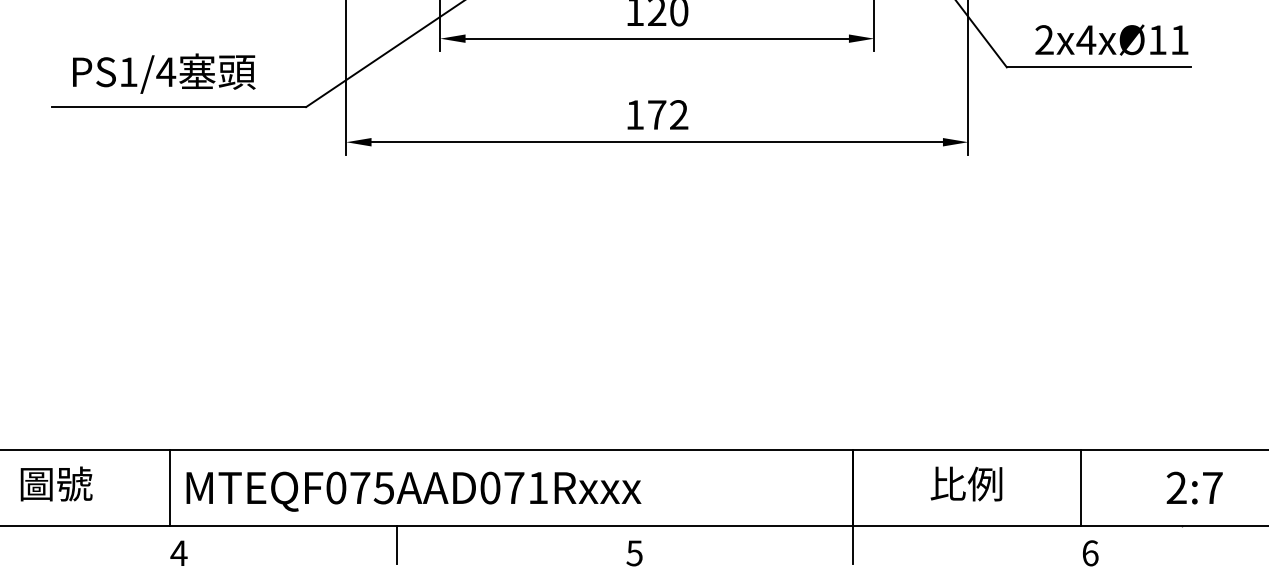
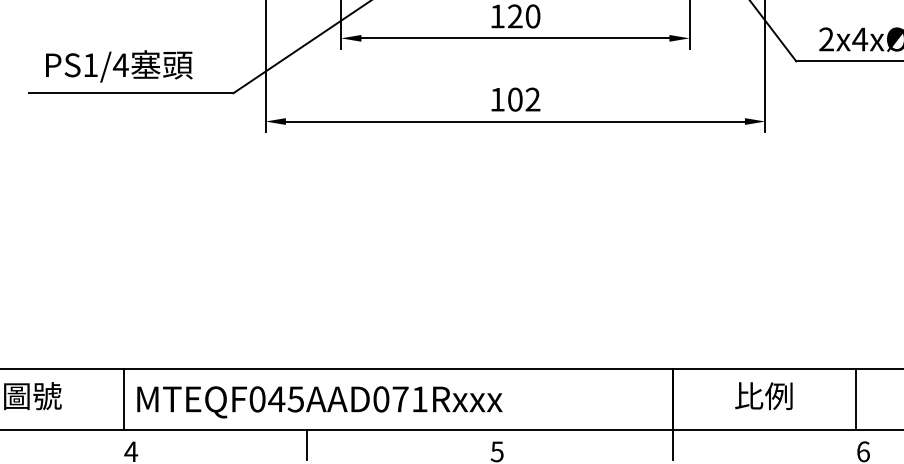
text: (657, 114) -> (515, 99), 172 -> 102
text: (359, 487) -> (276, 398), MTEQF075AAD071Rxxx -> MTEQF045AAD071Rxxx

